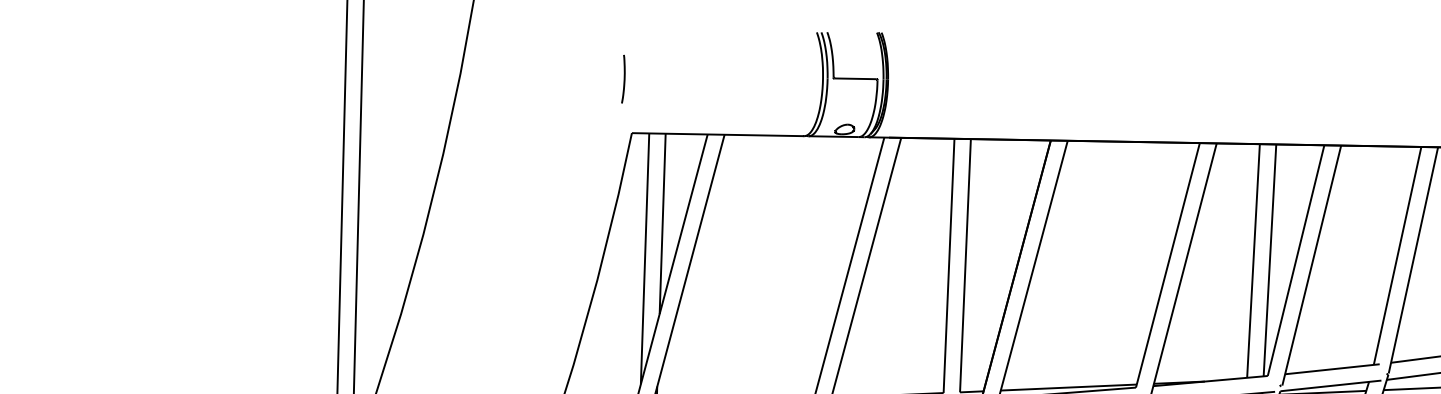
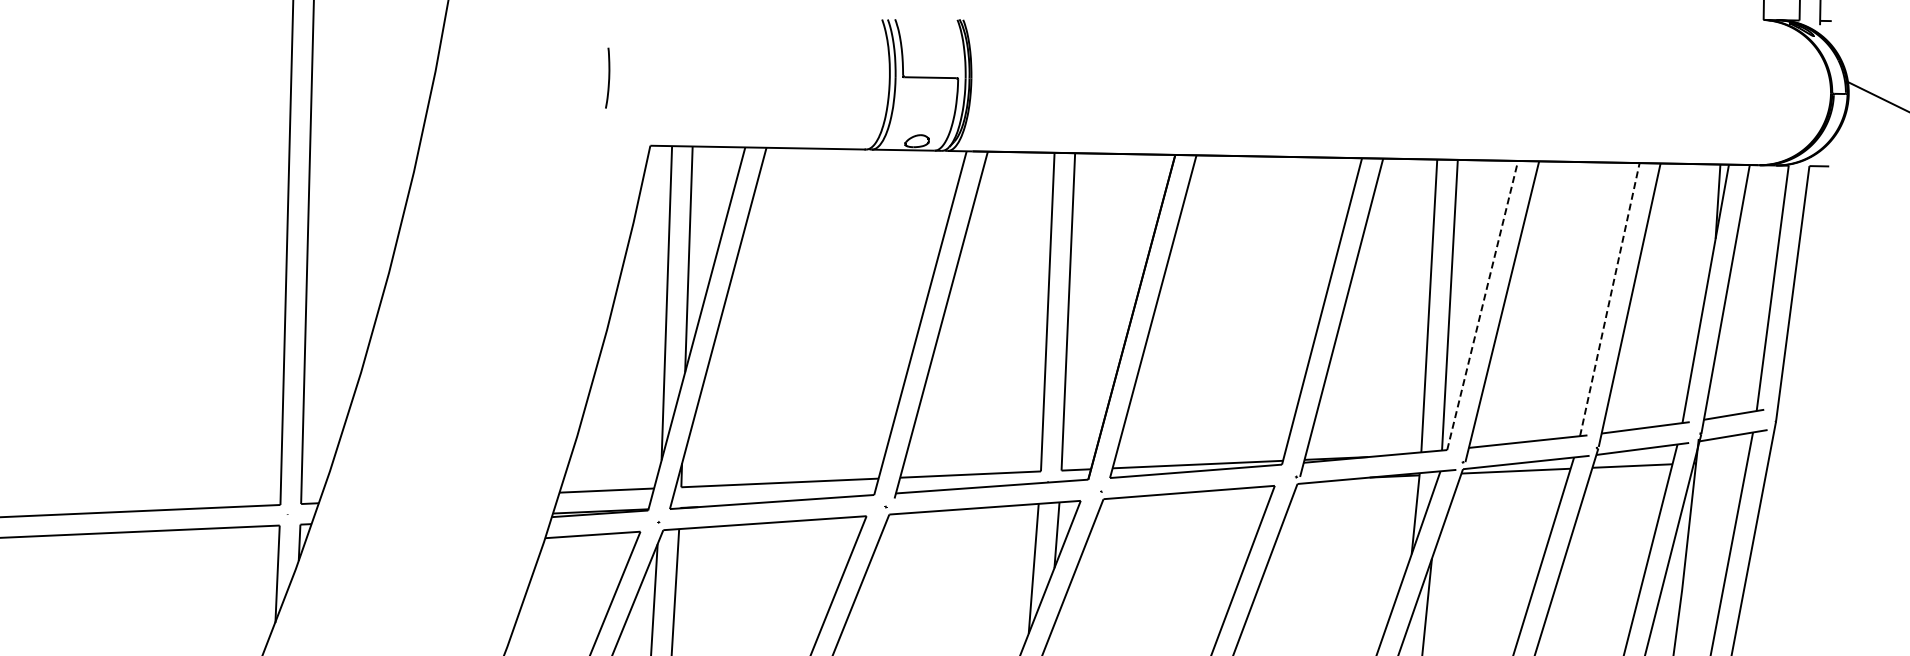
curve: (624, 78) -> (608, 77), moved
line: (1397, 255) -> (1609, 299), solid -> dashed
line: (1295, 260) -> (1482, 305), solid -> dashed

